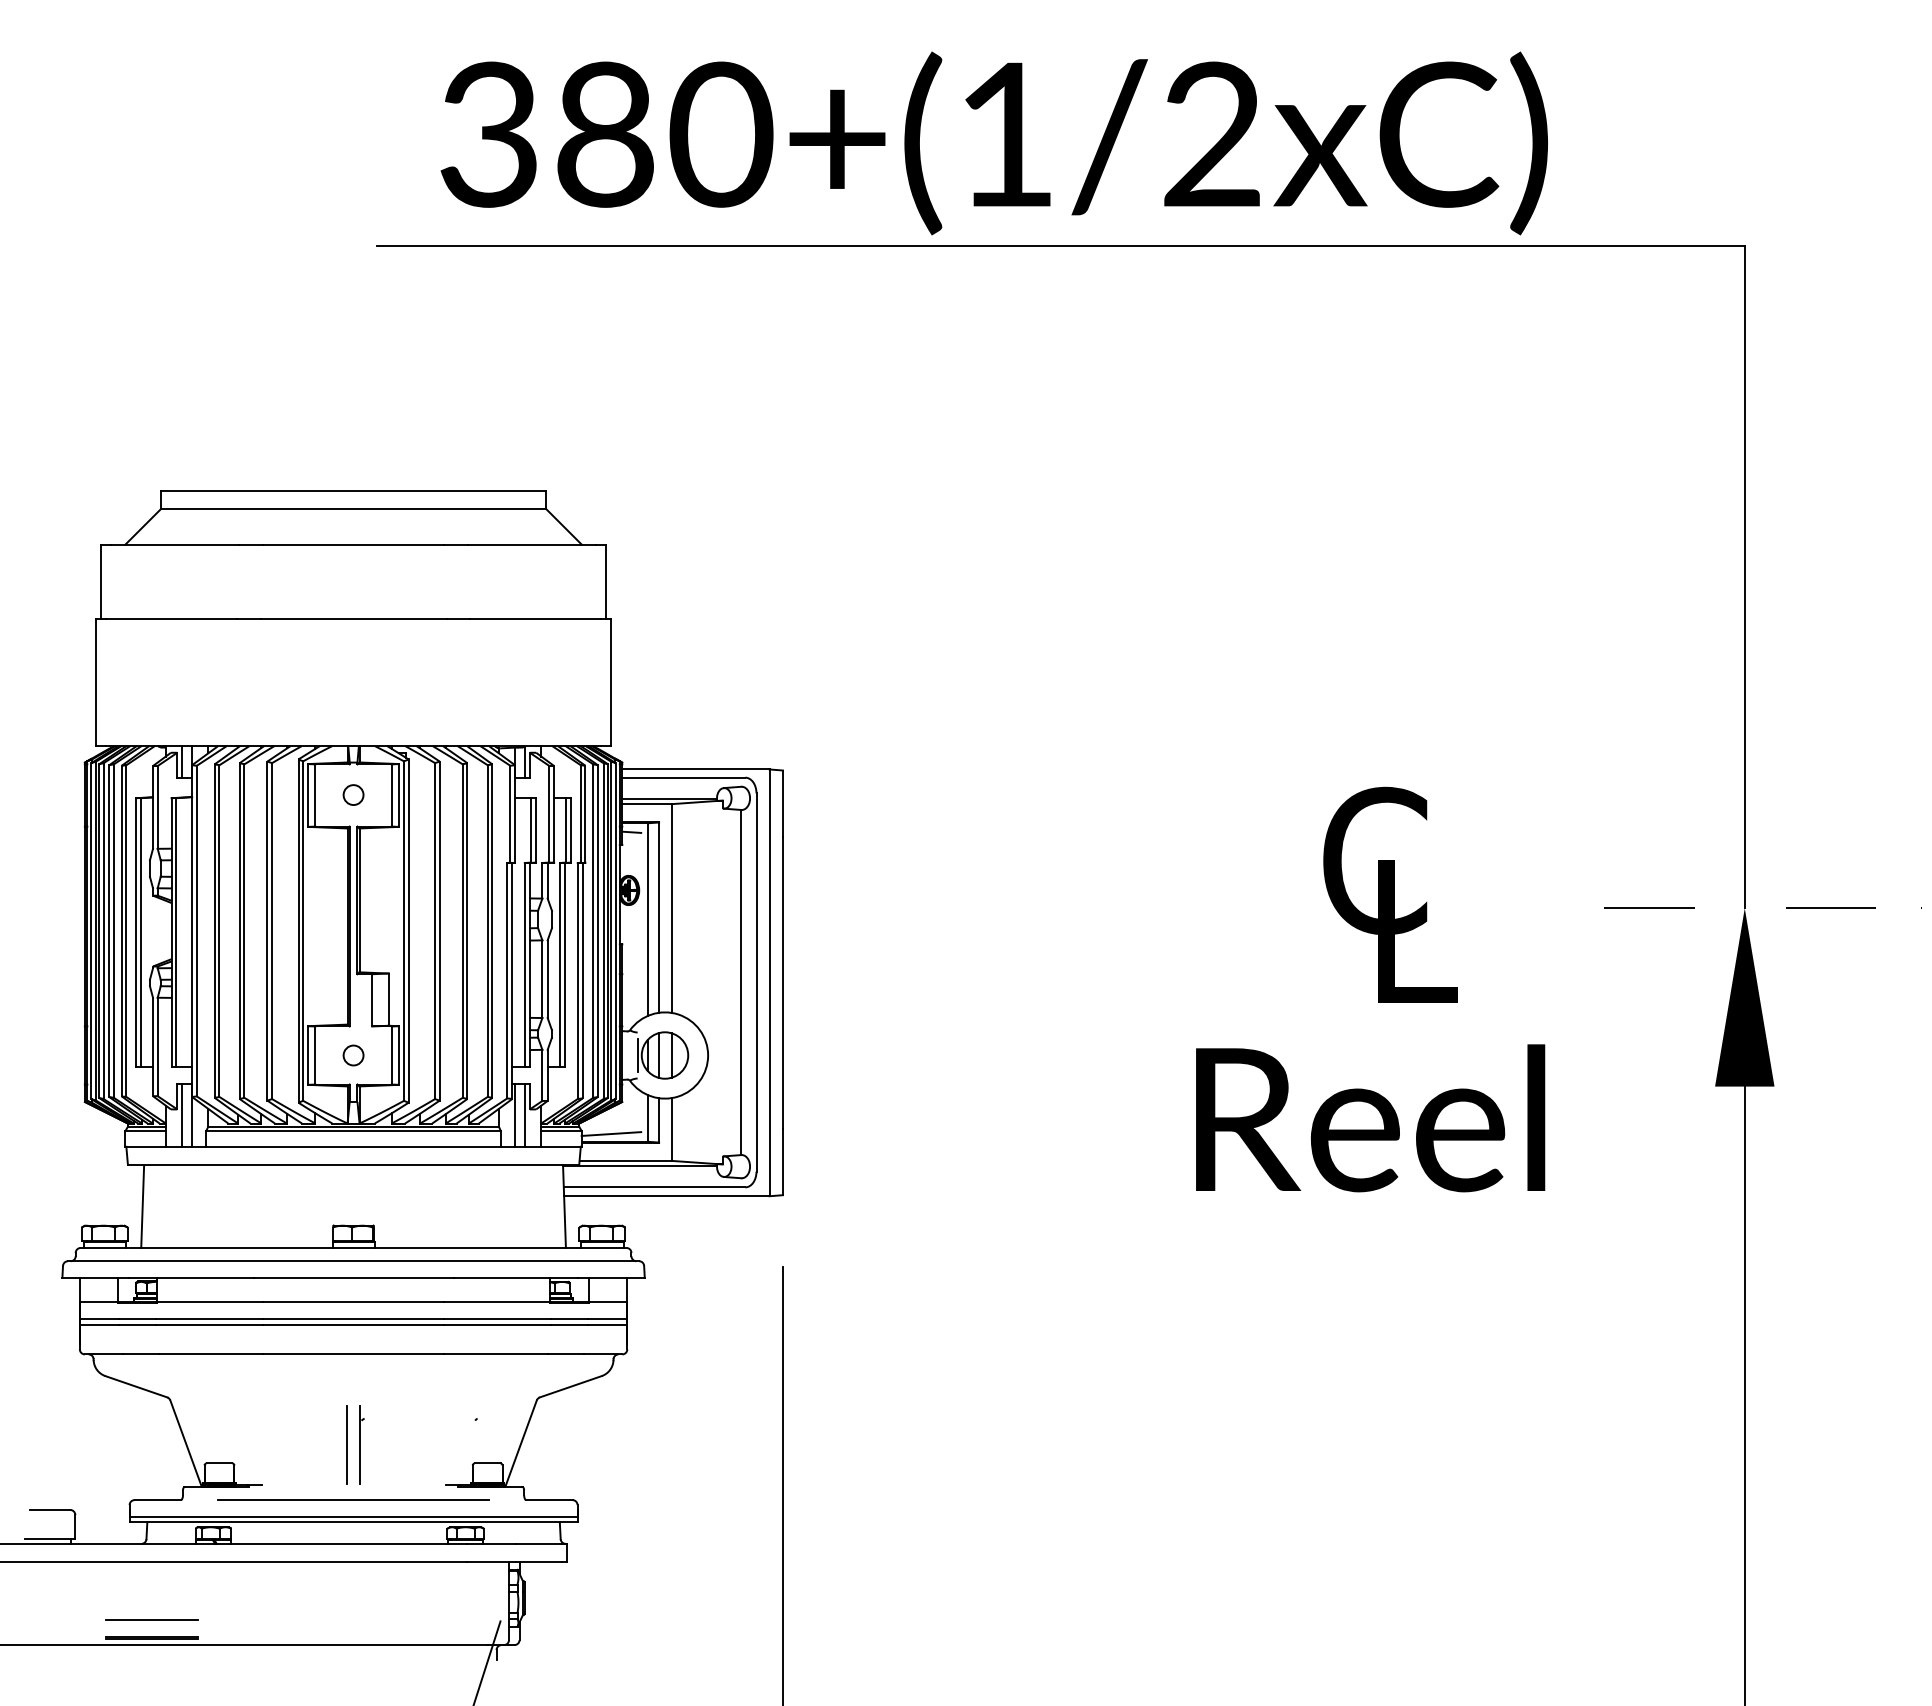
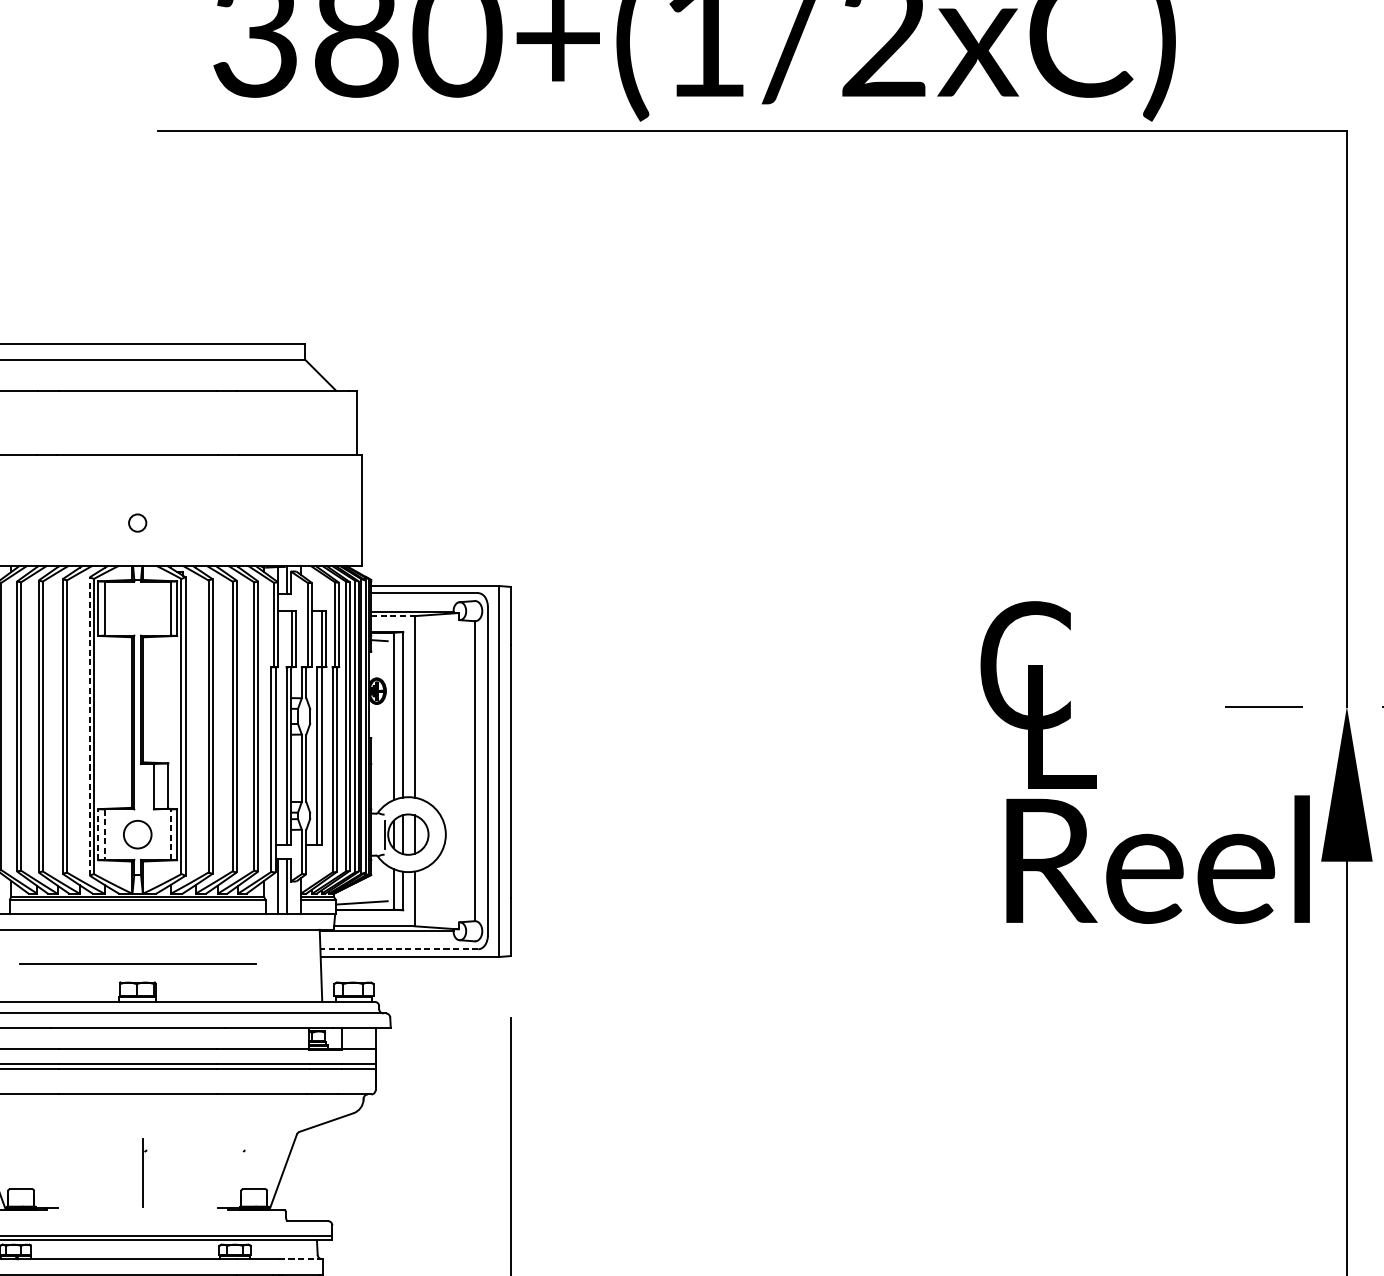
circle: (353, 794) -> (137, 522), moved
line: (647, 804) -> (393, 616), solid -> dashed
line: (298, 931) -> (89, 726), solid -> dashed
line: (308, 1055) -> (98, 834), solid -> dashed
circle: (353, 1055) -> (137, 834), size x1.6
line: (391, 1055) -> (170, 834), solid -> dashed
line: (315, 1056) -> (104, 835), solid -> dashed
text: (1370, 1118) -> (1158, 859), moved
line: (654, 1187) -> (399, 949), solid -> dashed
line: (347, 1444) -> (132, 1172), removed
line: (353, 1499) -> (137, 963), moved
line: (539, 1543) -> (299, 1258), solid -> dashed

